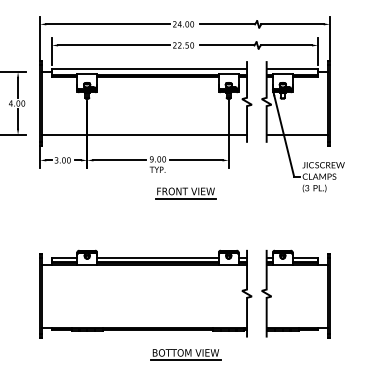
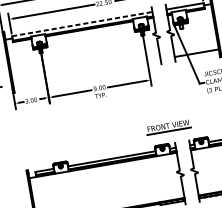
line: (149, 68) -> (82, 23), solid -> dashed
line: (144, 134) -> (86, 71), removed
part: (185, 193) -> (168, 127), moved

